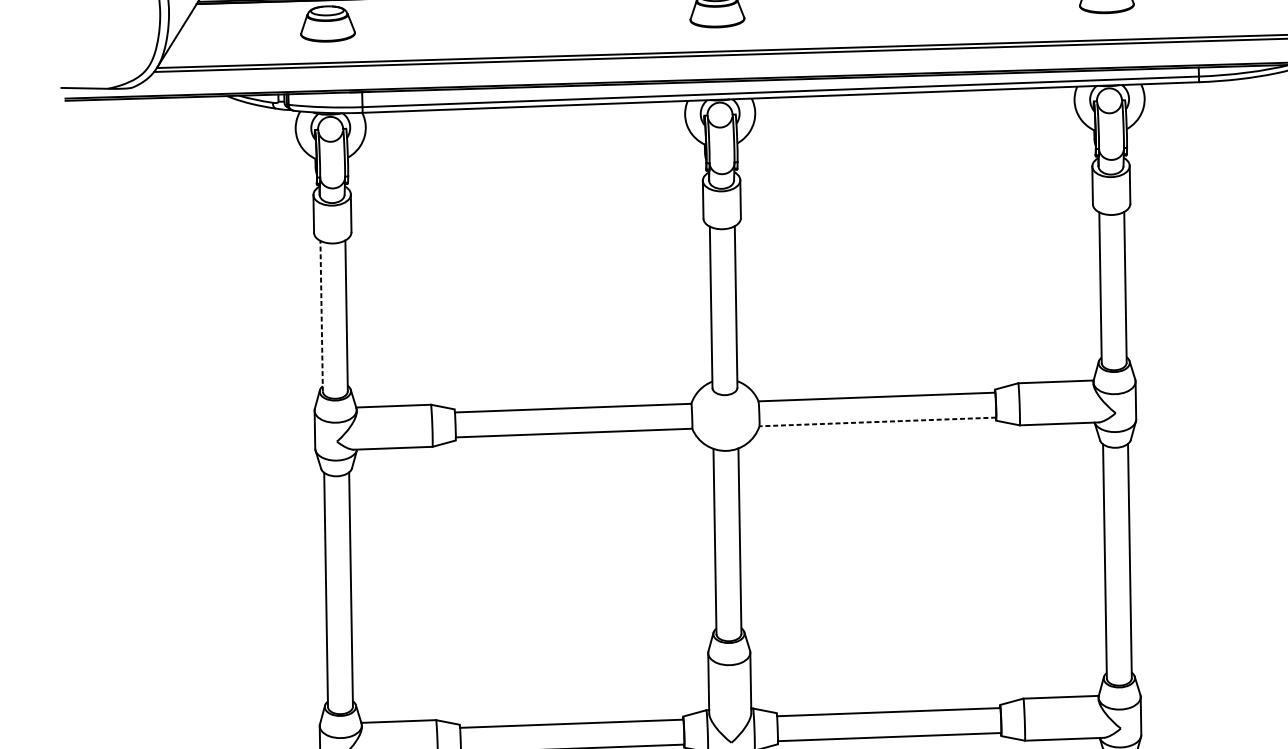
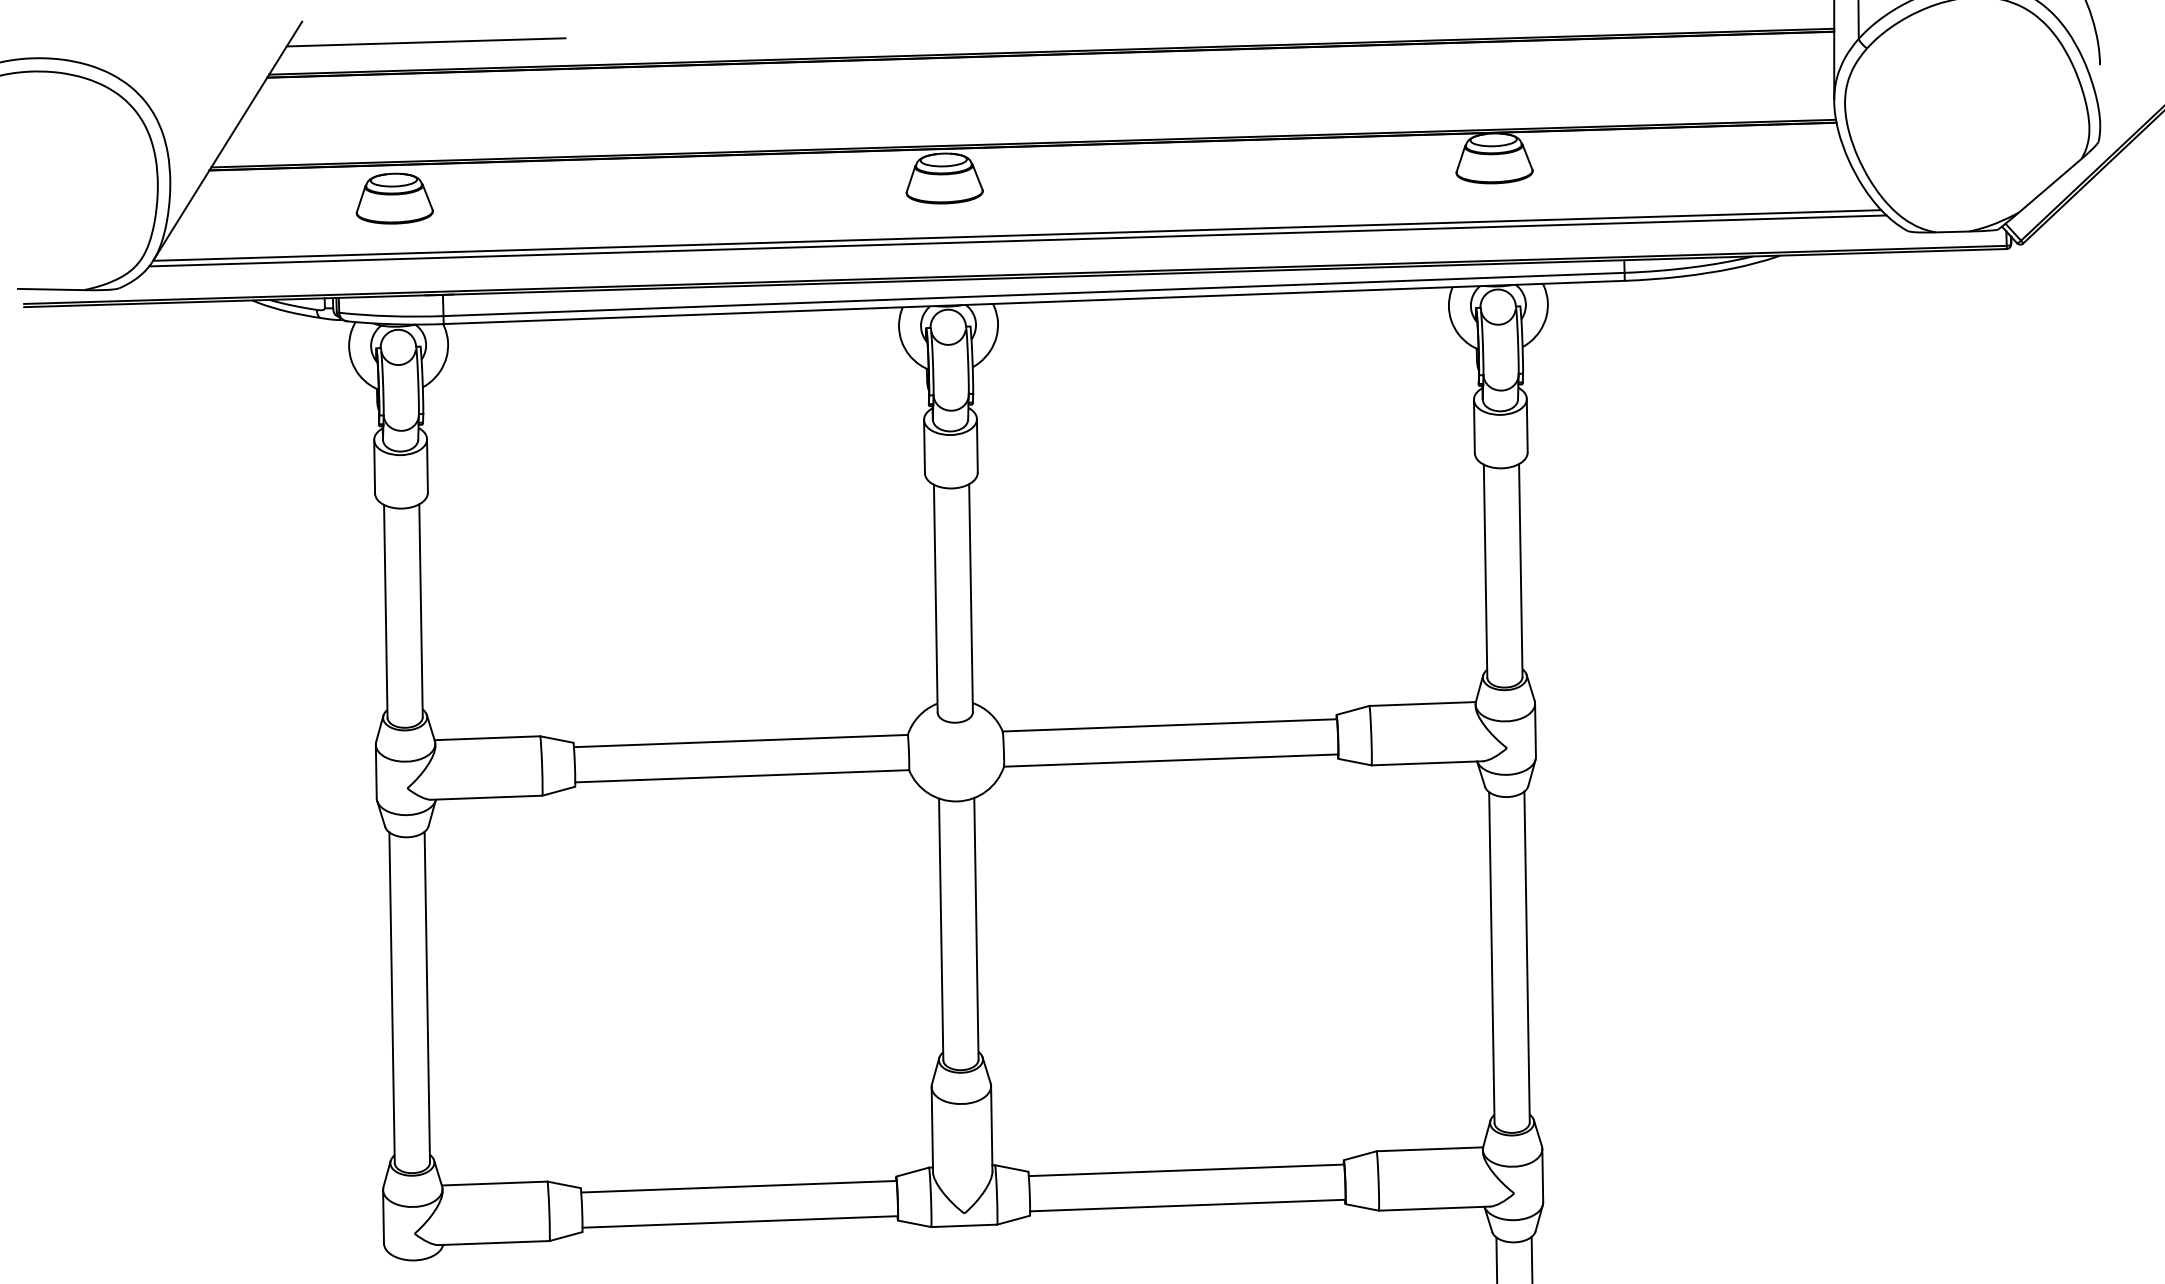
line: (321, 315) -> (385, 610), dashed -> solid
line: (877, 421) -> (1170, 760), dashed -> solid

